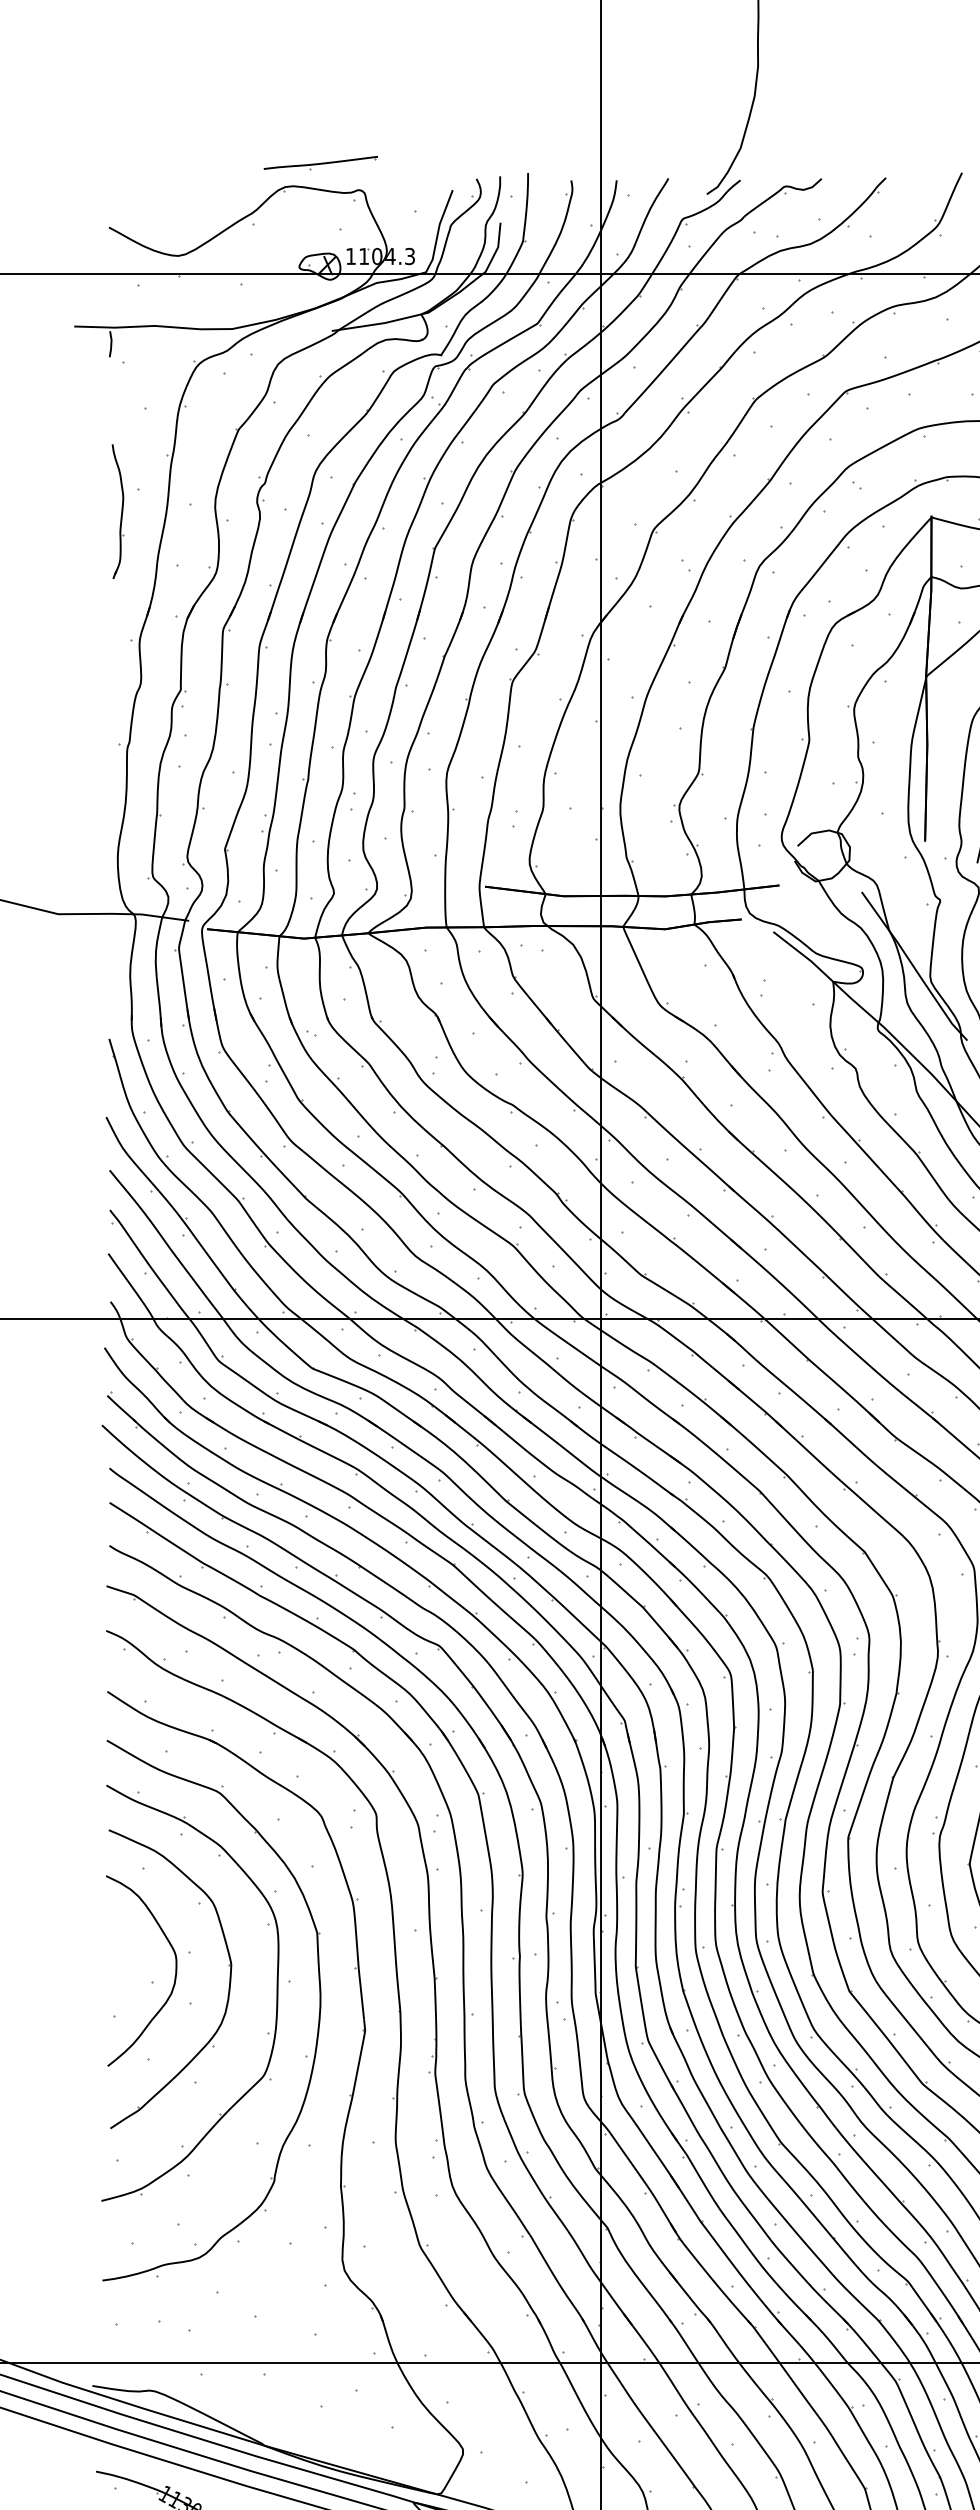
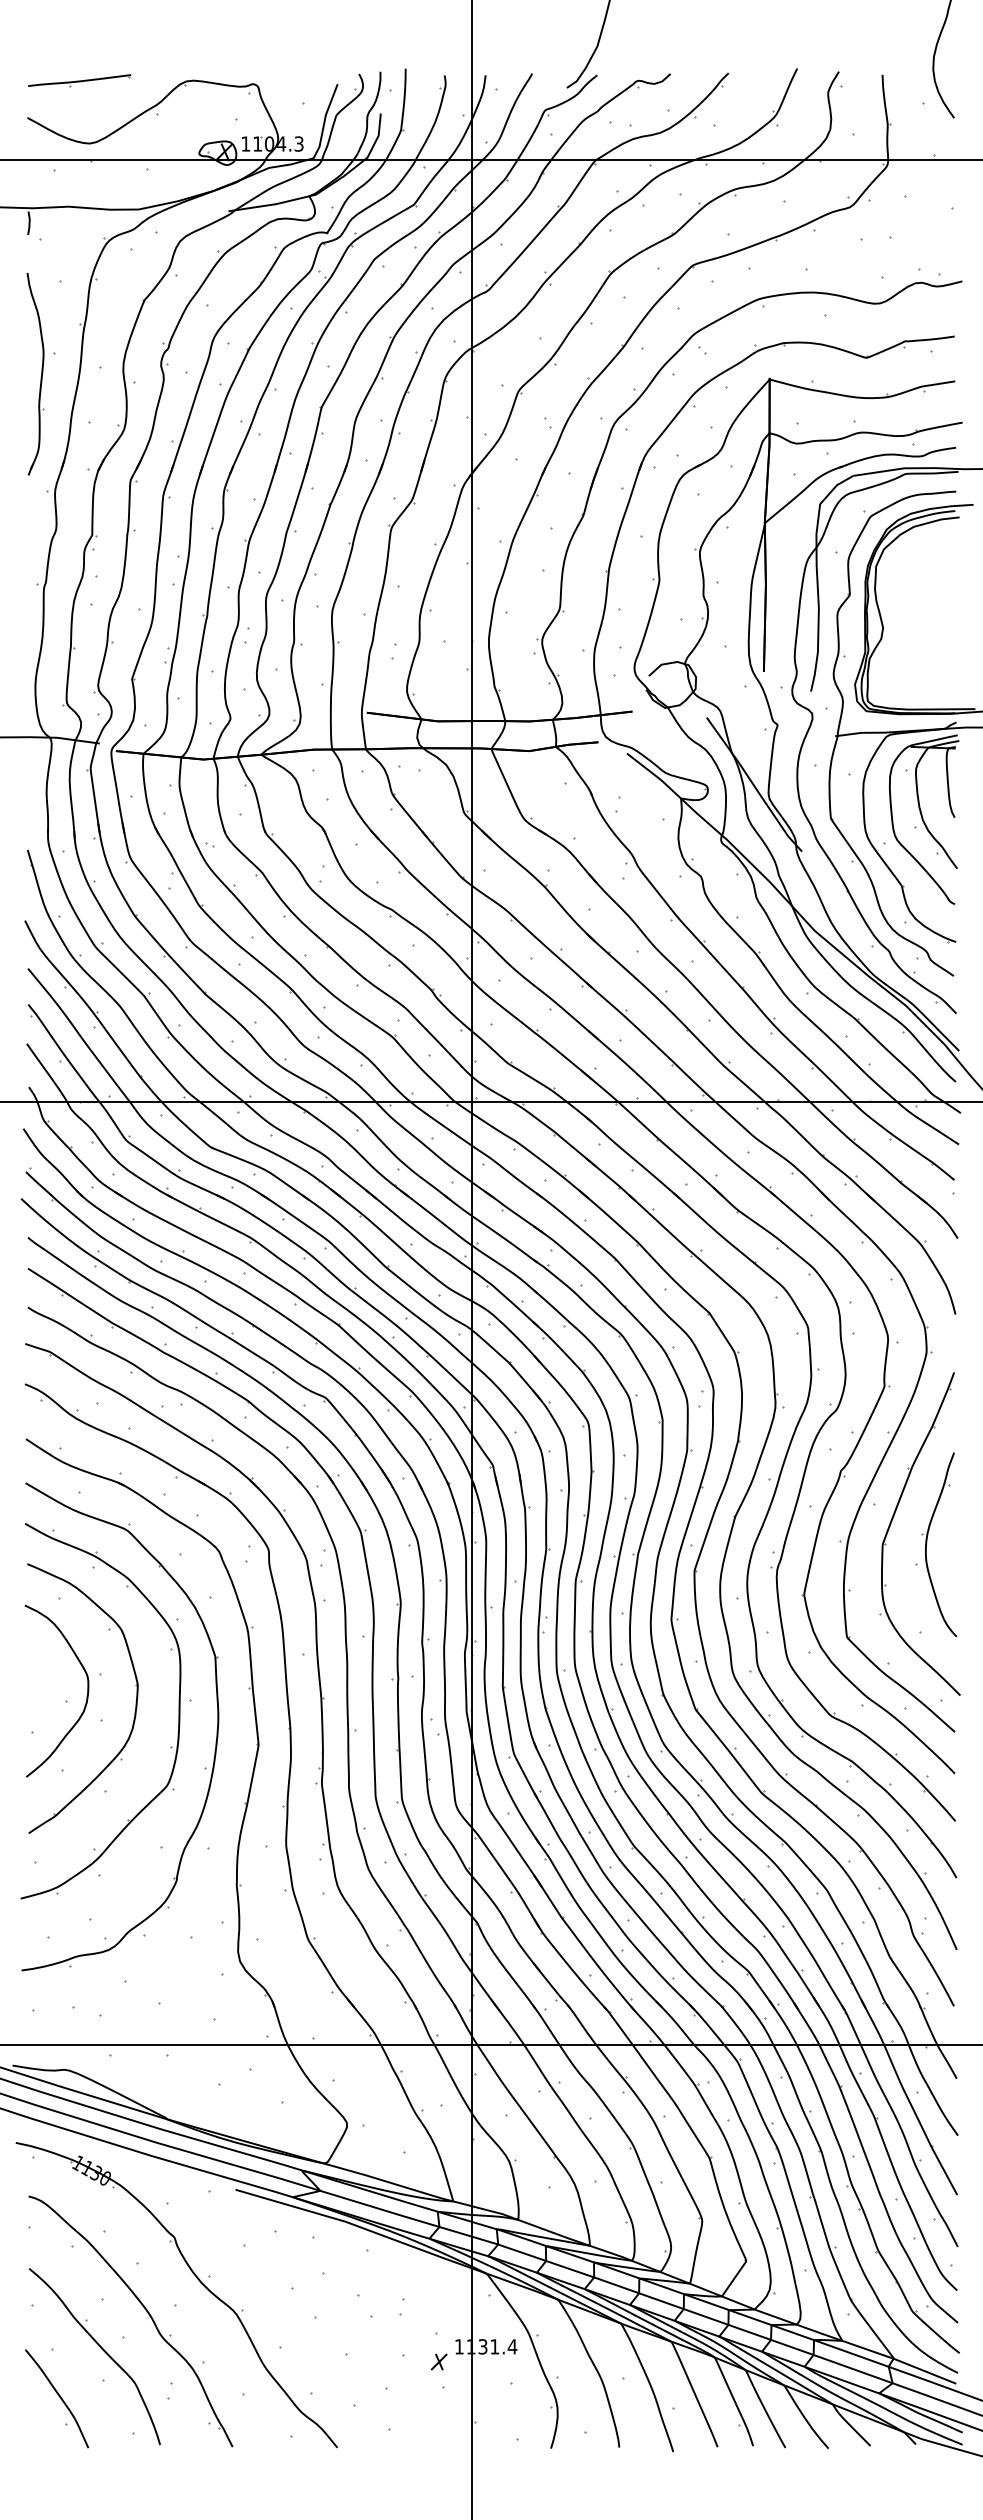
part: (320, 162) -> (79, 80), moved
part: (117, 511) -> (35, 374), size x1.67

